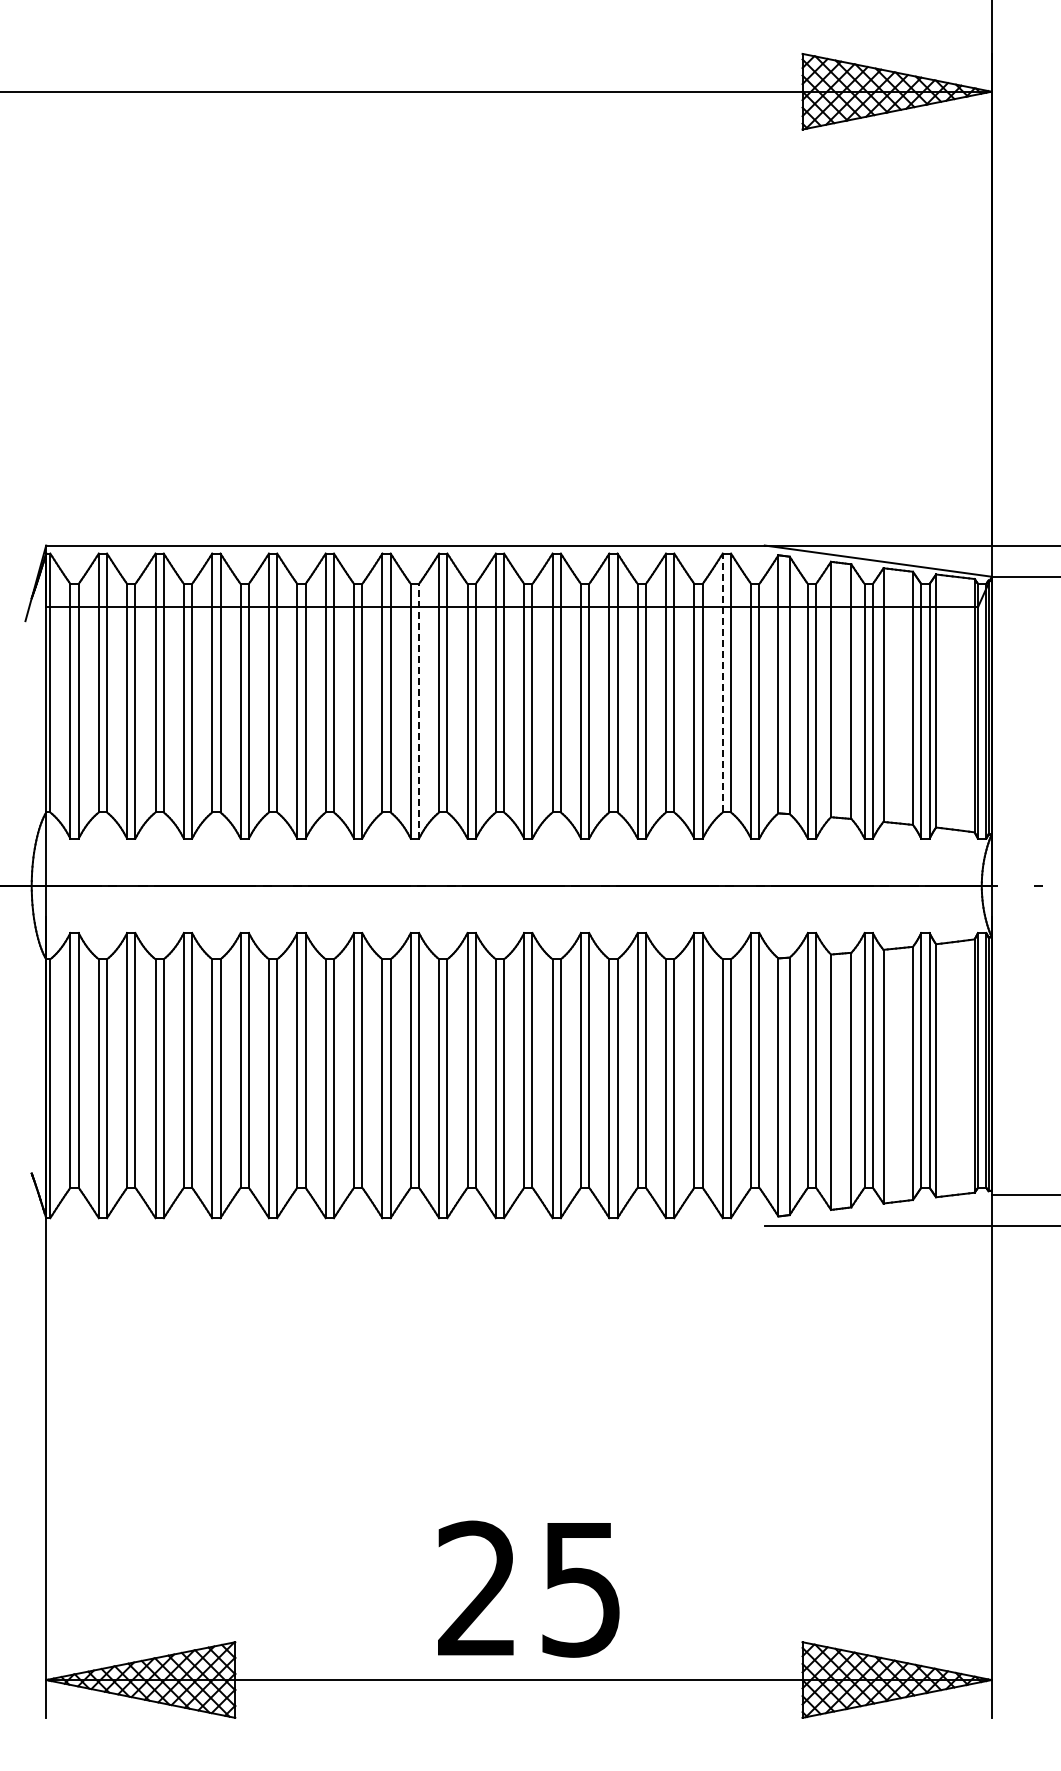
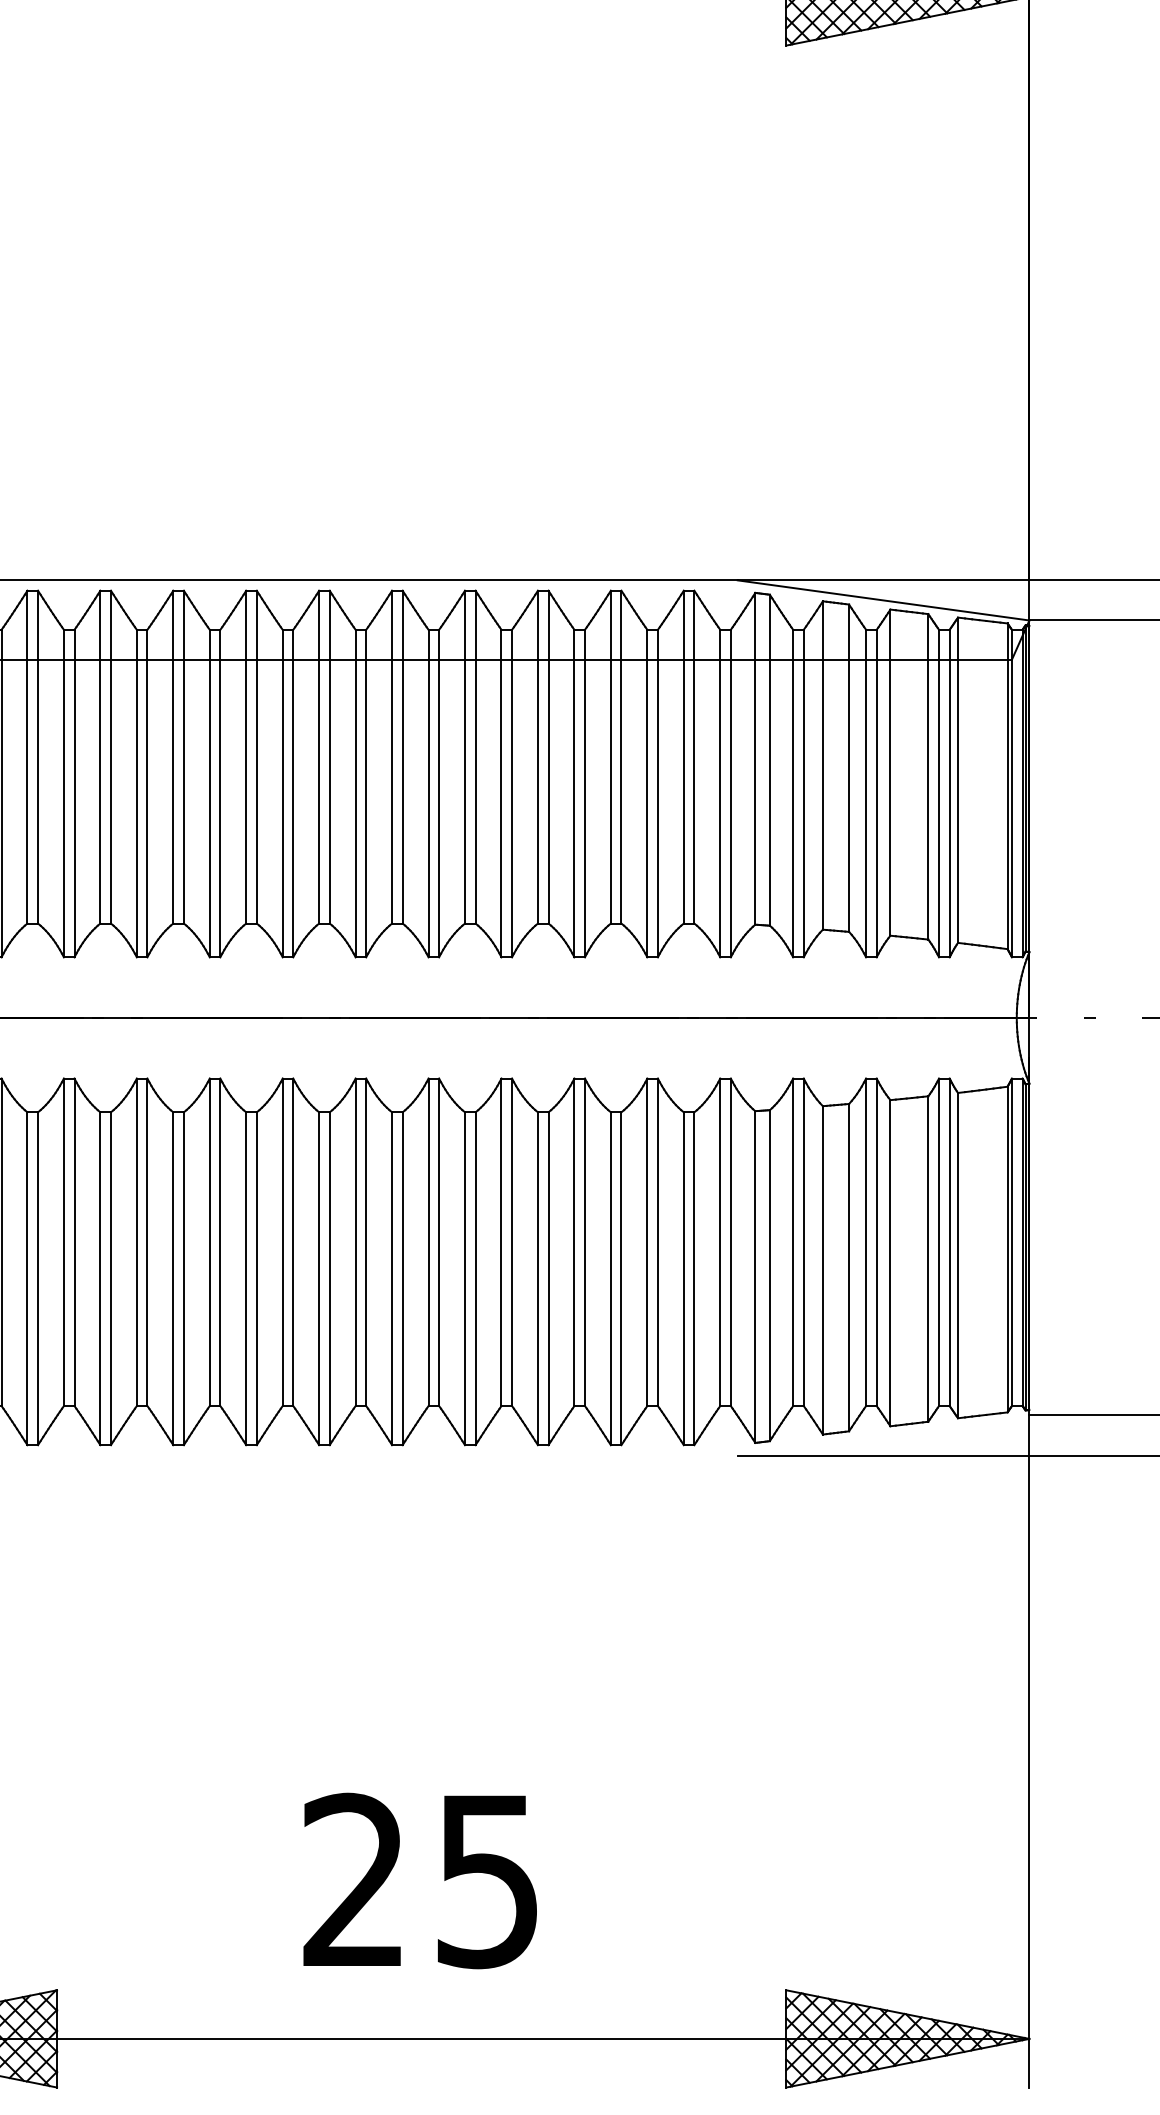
line: (722, 682) -> (683, 756), dashed -> solid
line: (419, 710) -> (293, 792), dashed -> solid
text: (528, 1588) -> (419, 1880), moved

